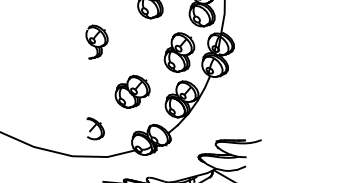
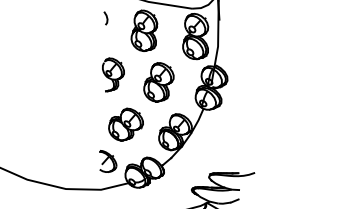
part: (97, 41) -> (113, 74), moved
part: (179, 52) -> (158, 82), moved
part: (96, 128) -> (108, 161), moved

